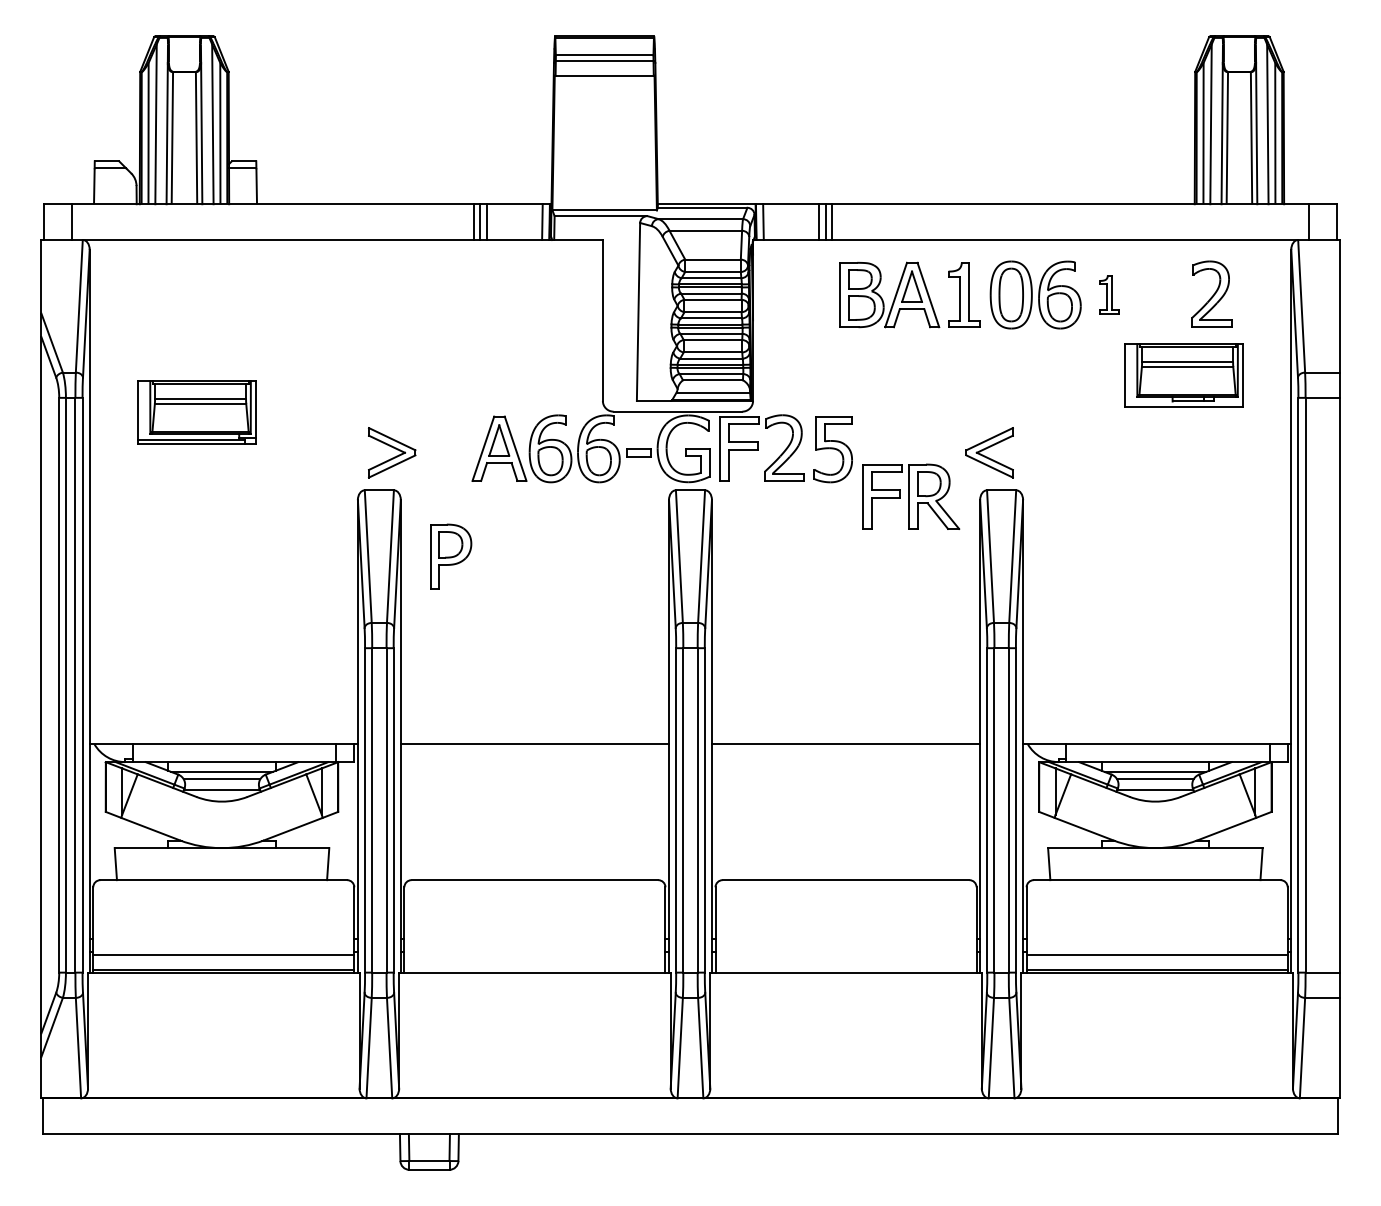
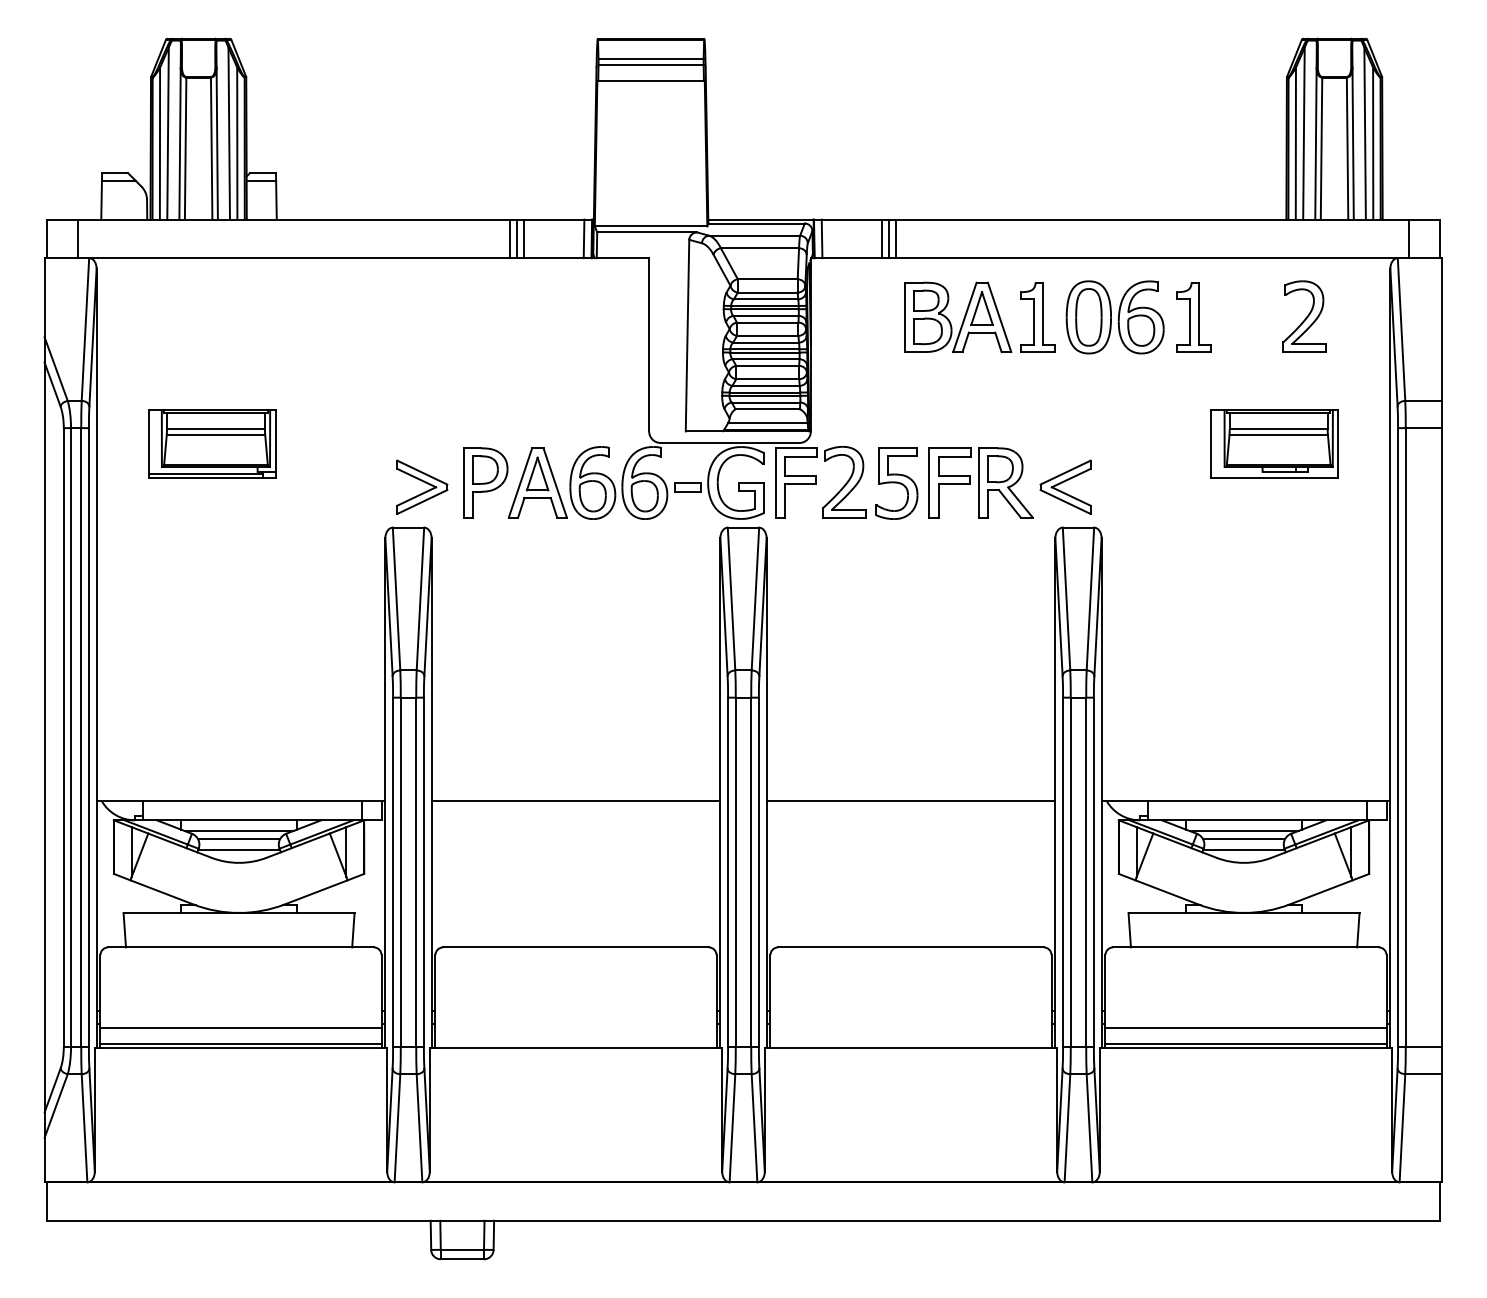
part: (1109, 294) -> (1194, 316), size x1.67
part: (1183, 375) -> (1274, 443), moved
part: (911, 496) -> (981, 482), moved
part: (451, 556) -> (486, 482), moved

